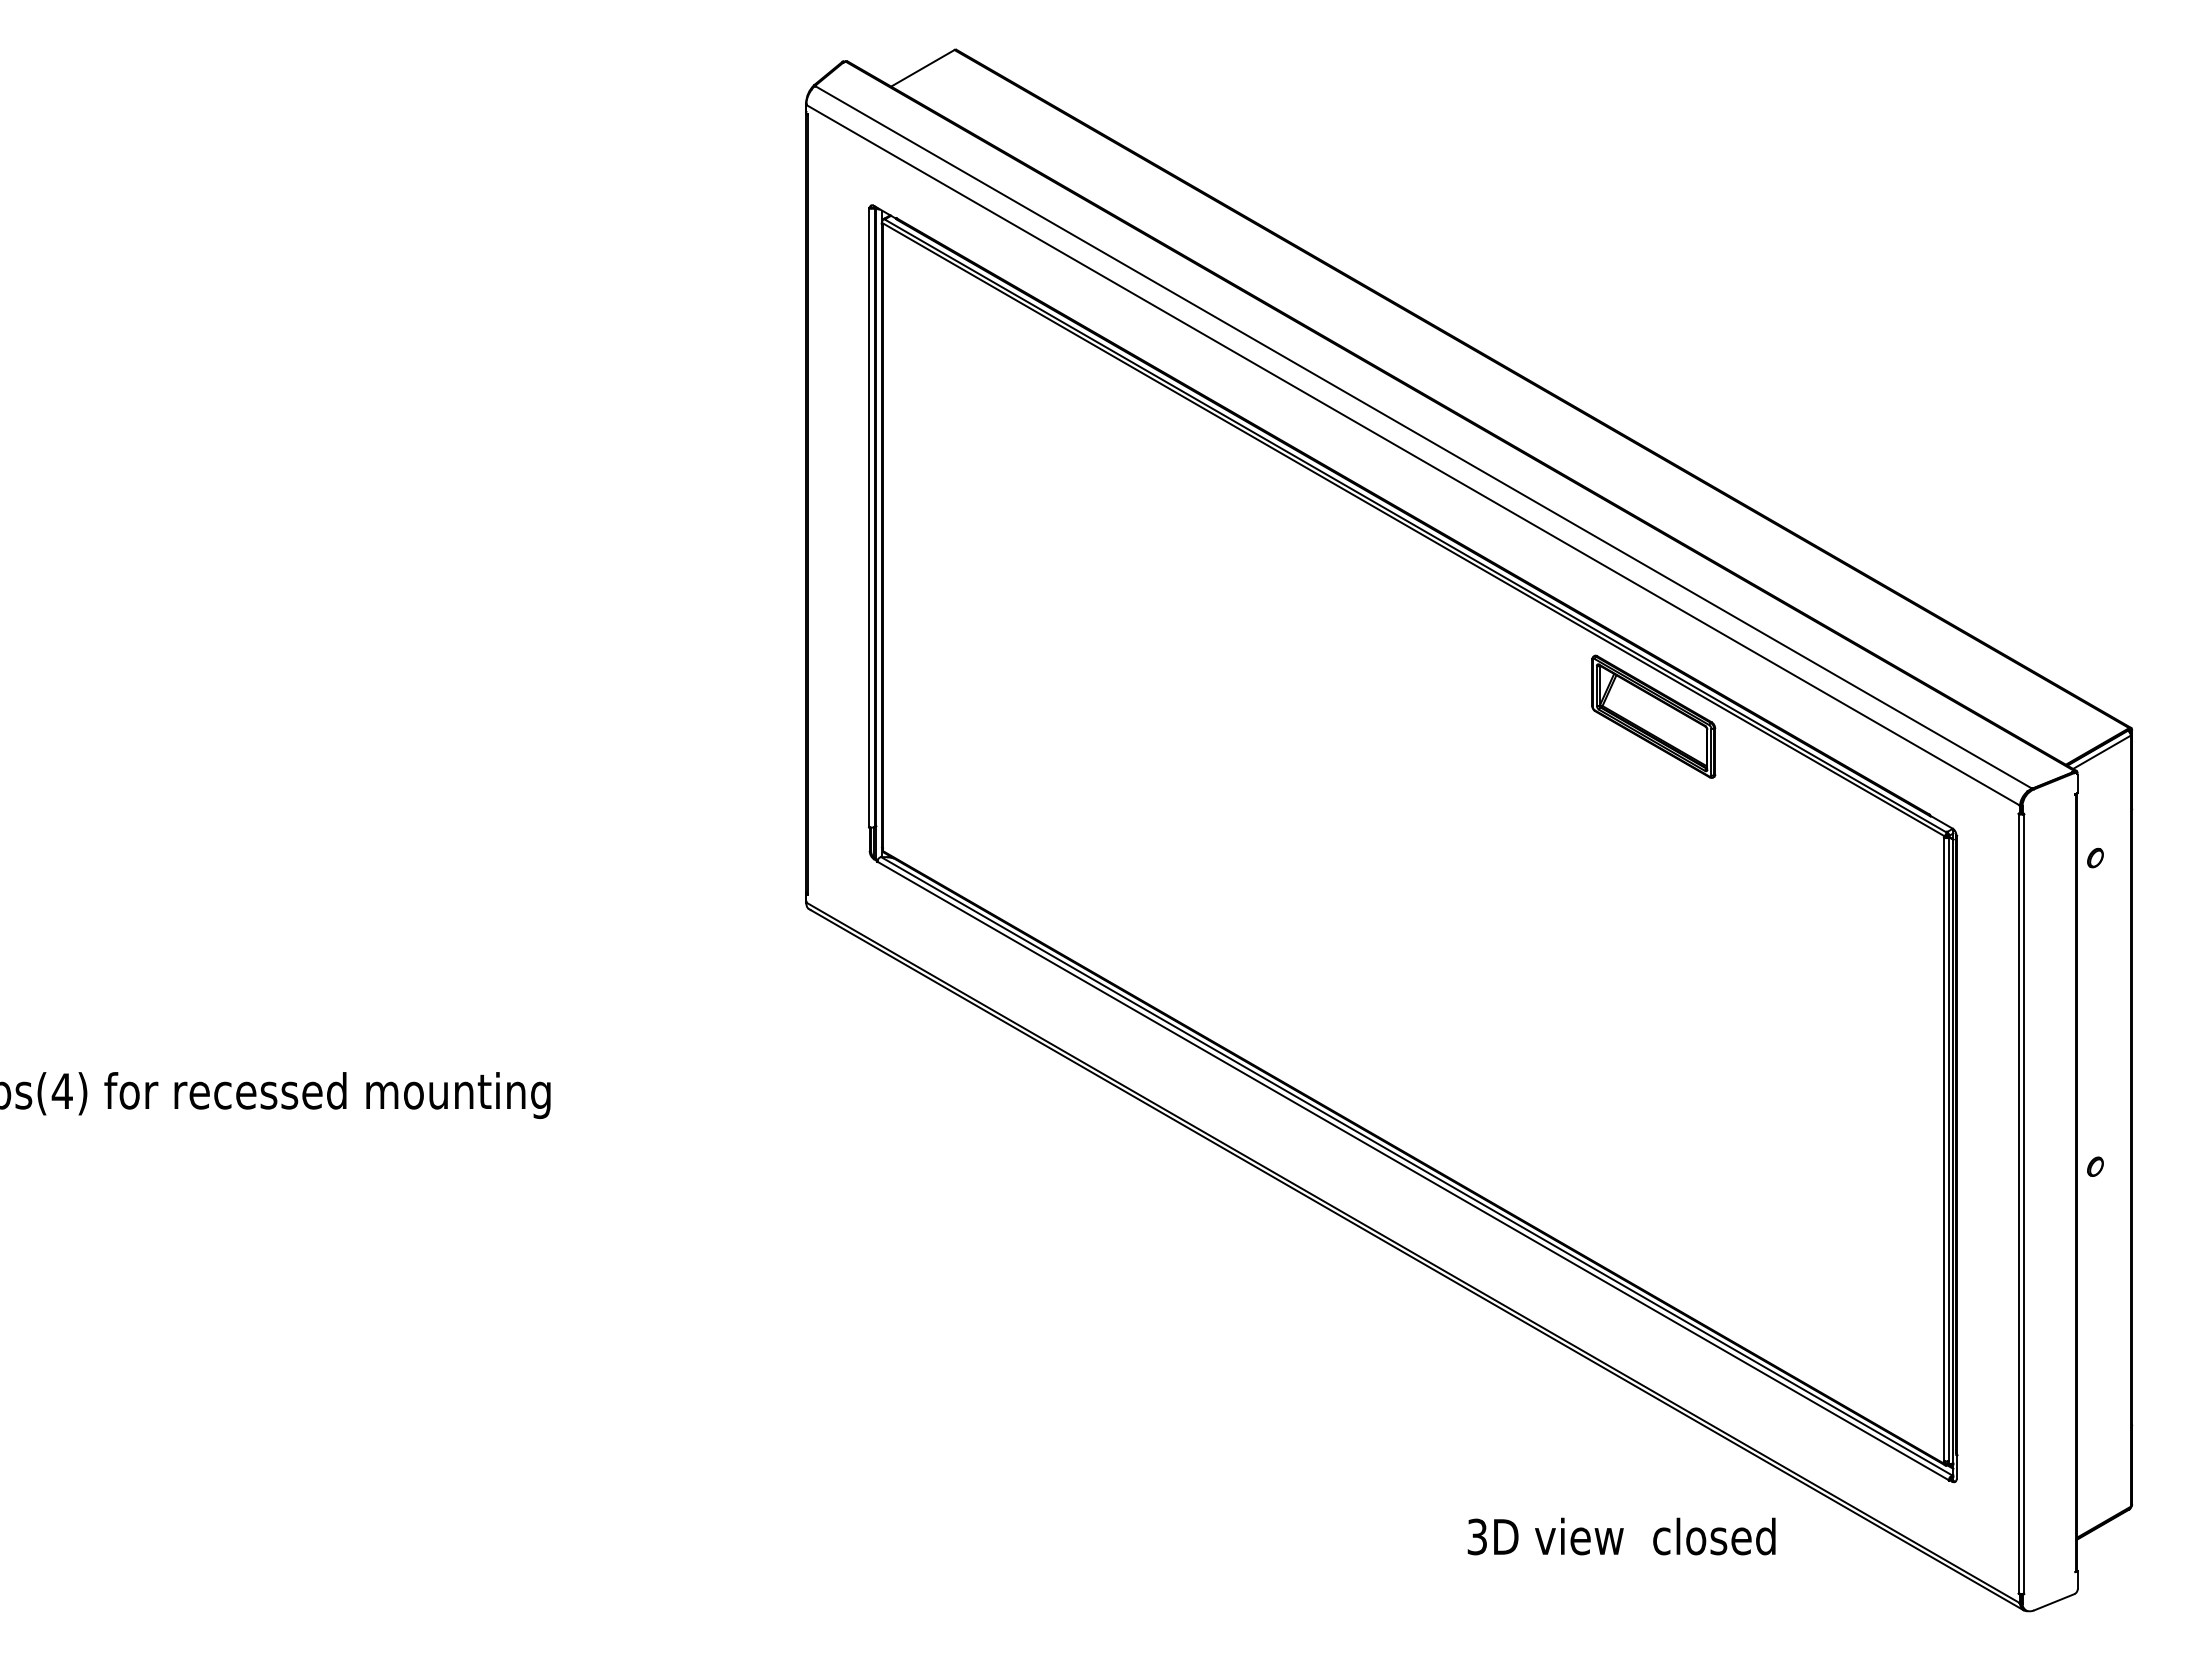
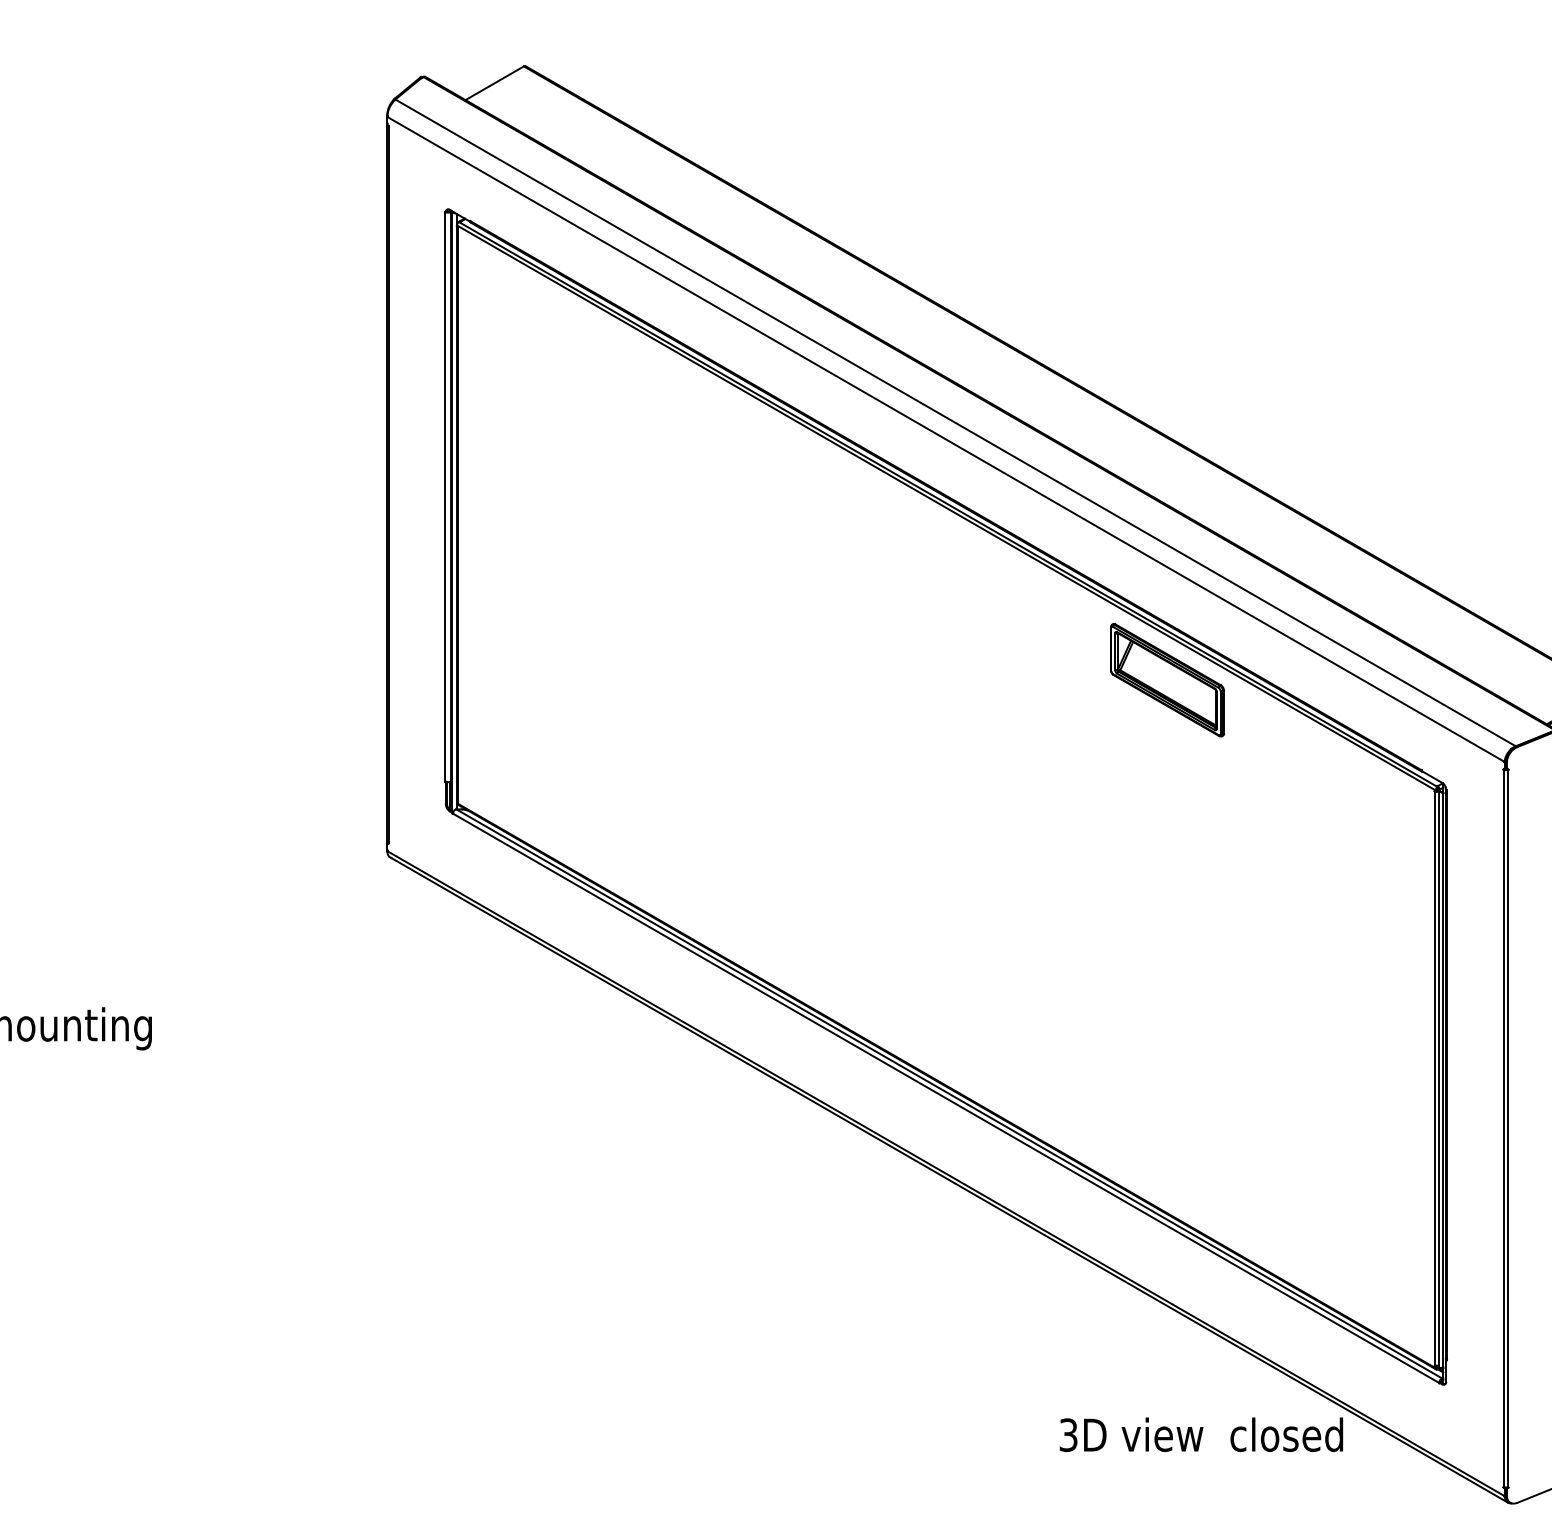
text: (1621, 1536) -> (1201, 1434), moved

